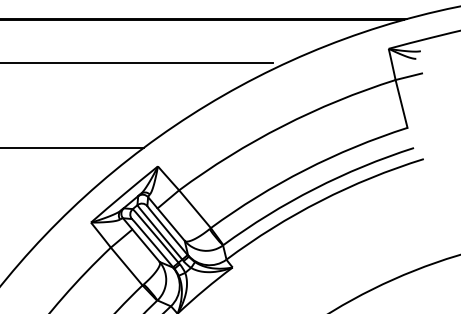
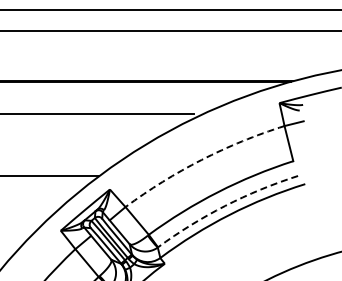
arc: (282, 125) -> (201, 159), solid -> dashed
arc: (315, 189) -> (225, 206), solid -> dashed

